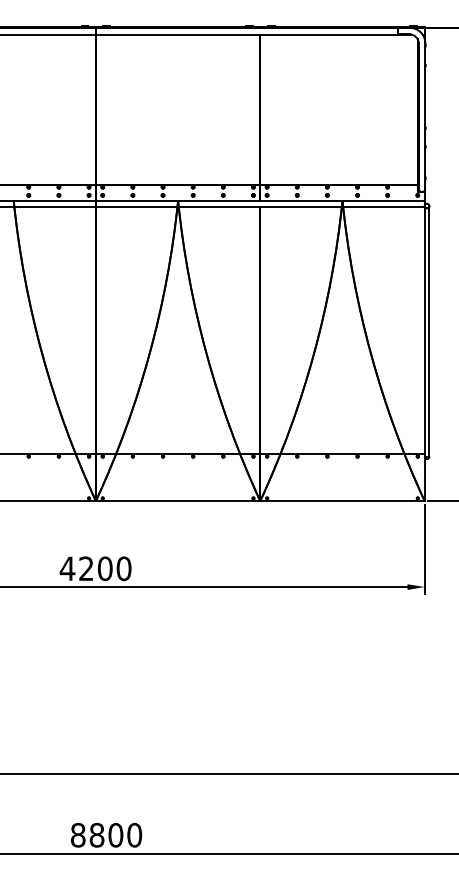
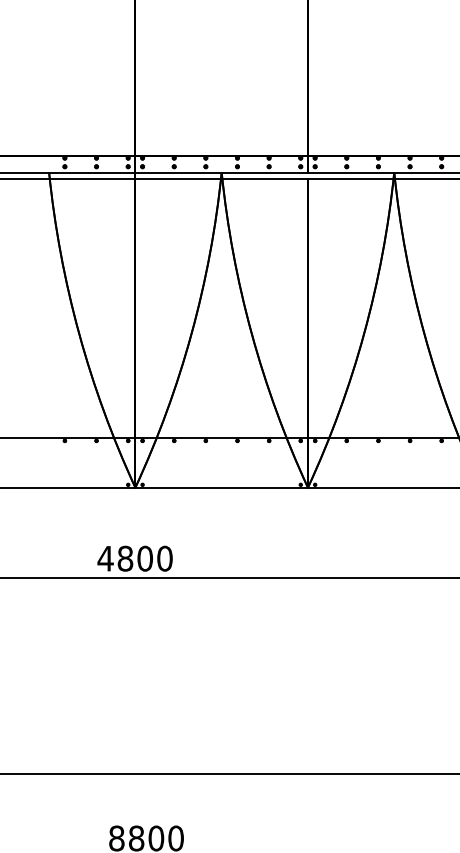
text: (86, 568) -> (125, 558), 4200 -> 4800

